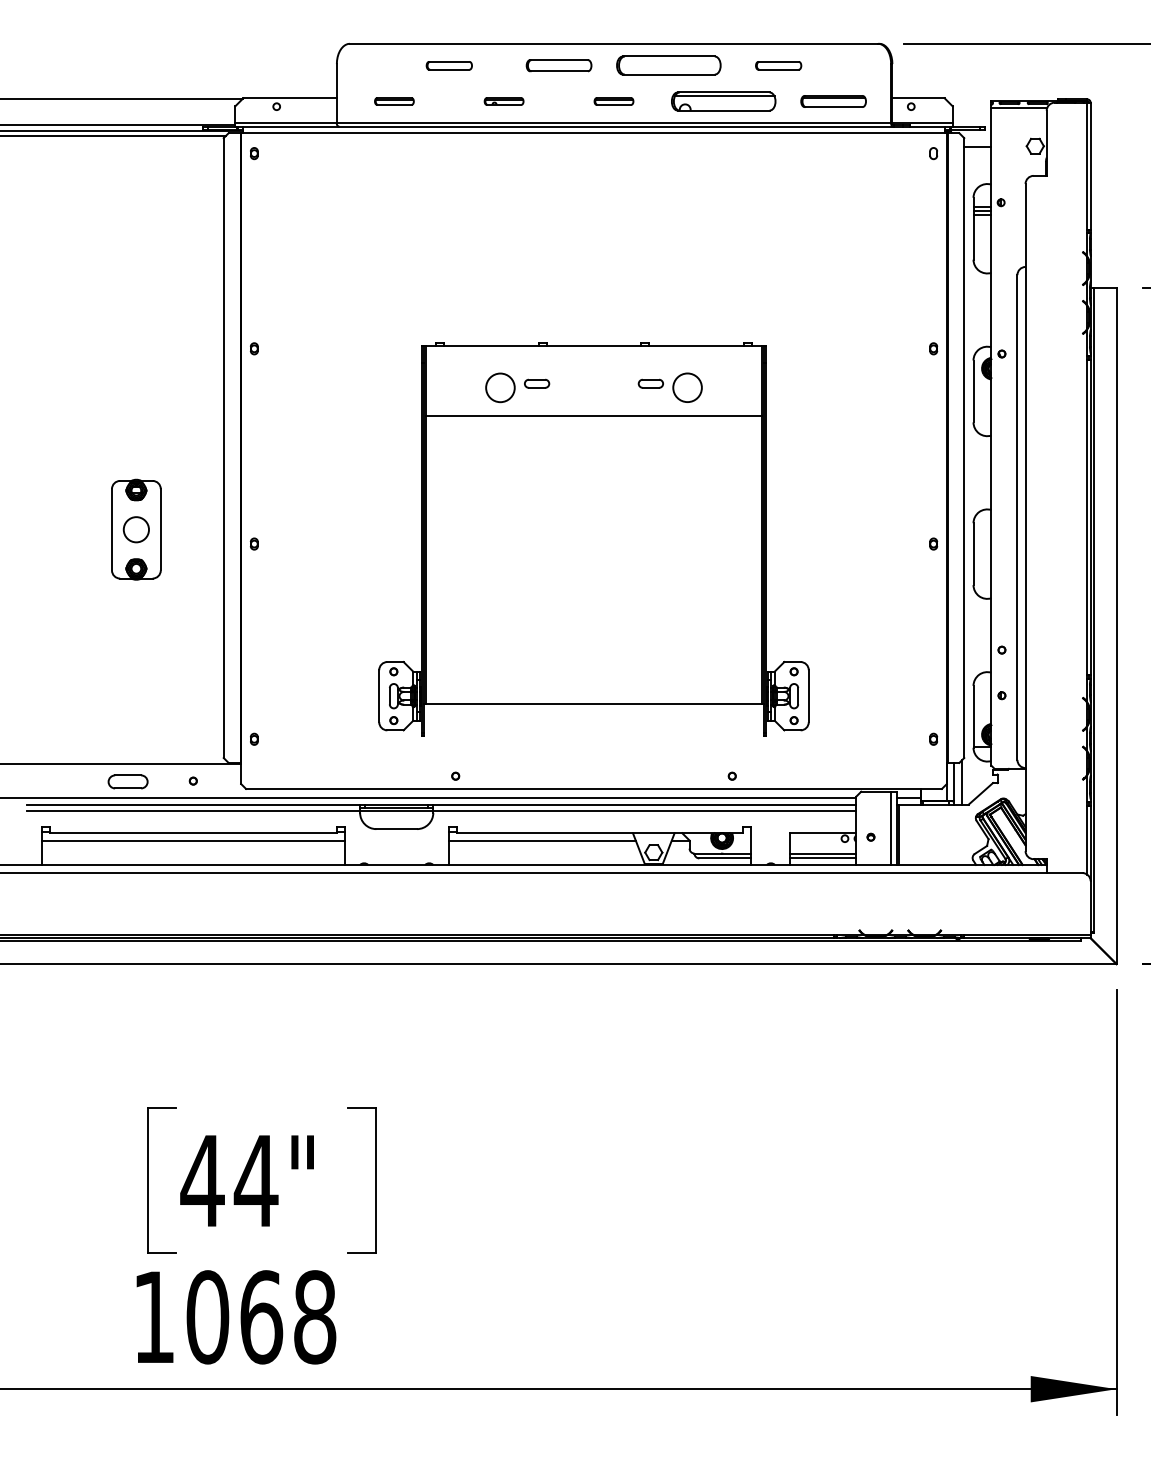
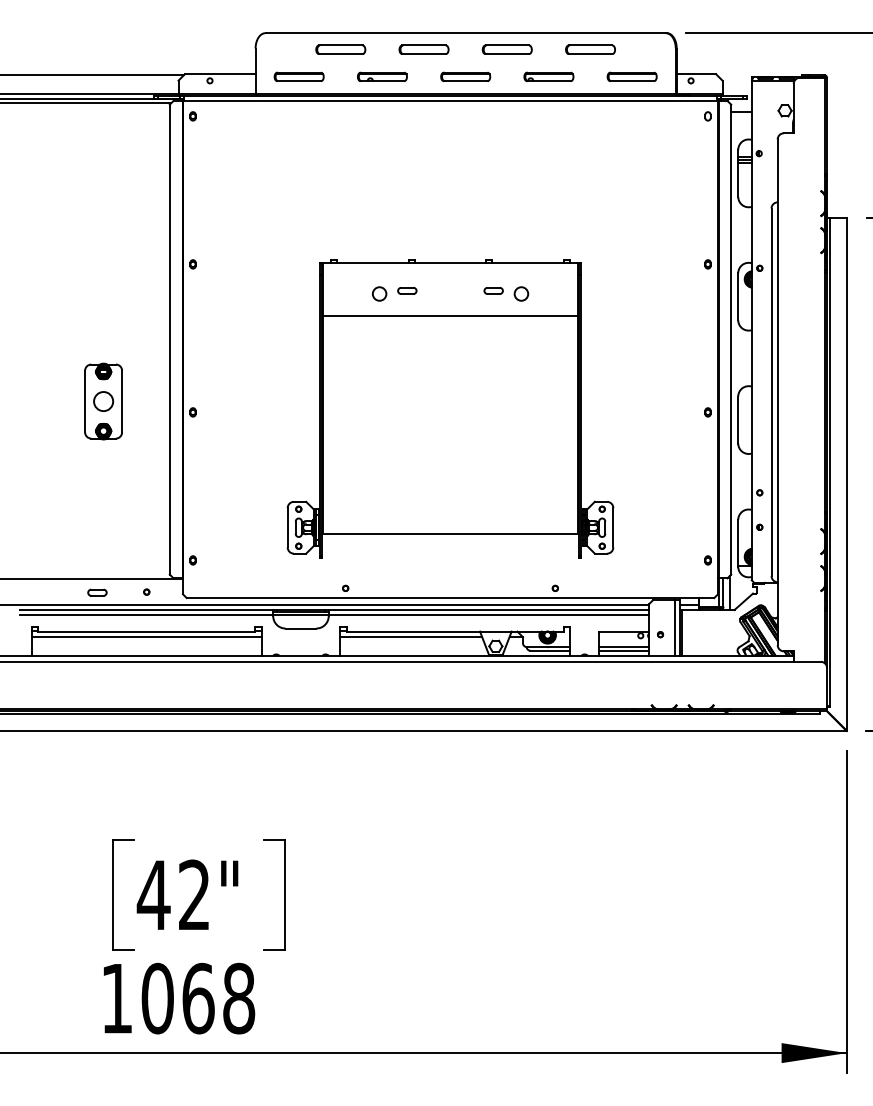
part: (449, 65) -> (340, 49), size x1.43
part: (668, 65) -> (507, 49), size x0.62
part: (778, 65) -> (590, 49), size x1.43
part: (394, 101) -> (299, 76), size x1.67
part: (503, 101) -> (381, 76), size x1.67
part: (613, 101) -> (465, 76), size x1.67
part: (723, 101) -> (548, 76), size x0.62
circle: (500, 387) -> (379, 293), size x0.62
circle: (687, 387) -> (521, 293), size x0.62
part: (128, 781) -> (97, 592), size x0.62
text: (255, 1179) -> (193, 894), 44" -> 42"

